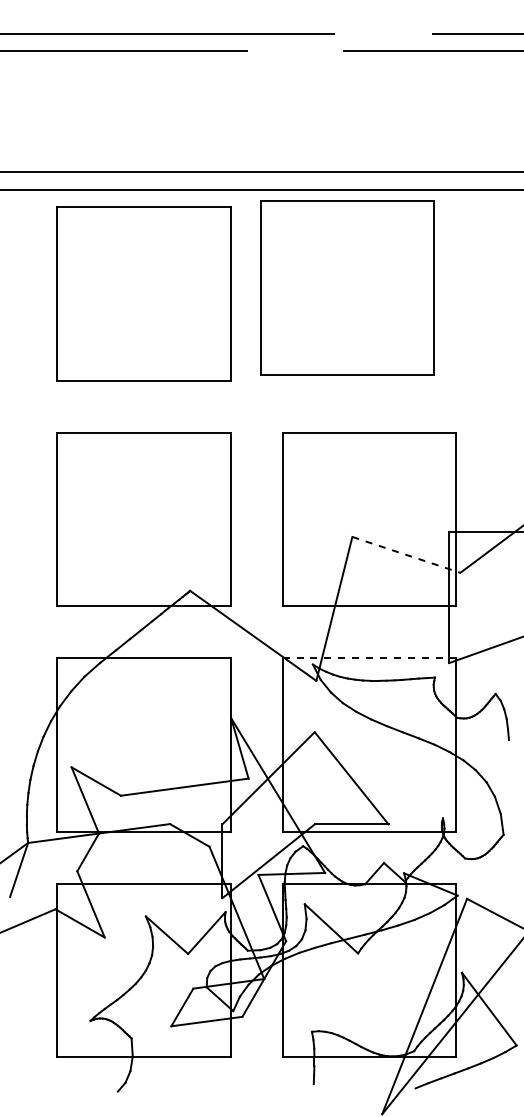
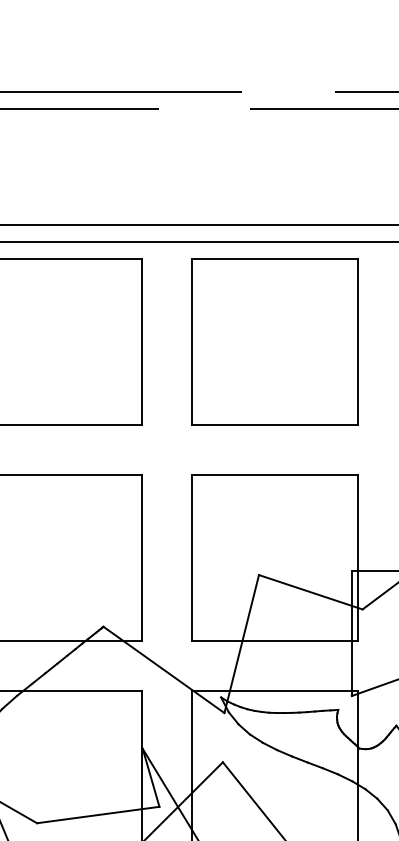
part: (347, 287) -> (275, 341), moved
line: (406, 554) -> (310, 591), dashed -> solid
line: (369, 658) -> (275, 691), dashed -> solid

